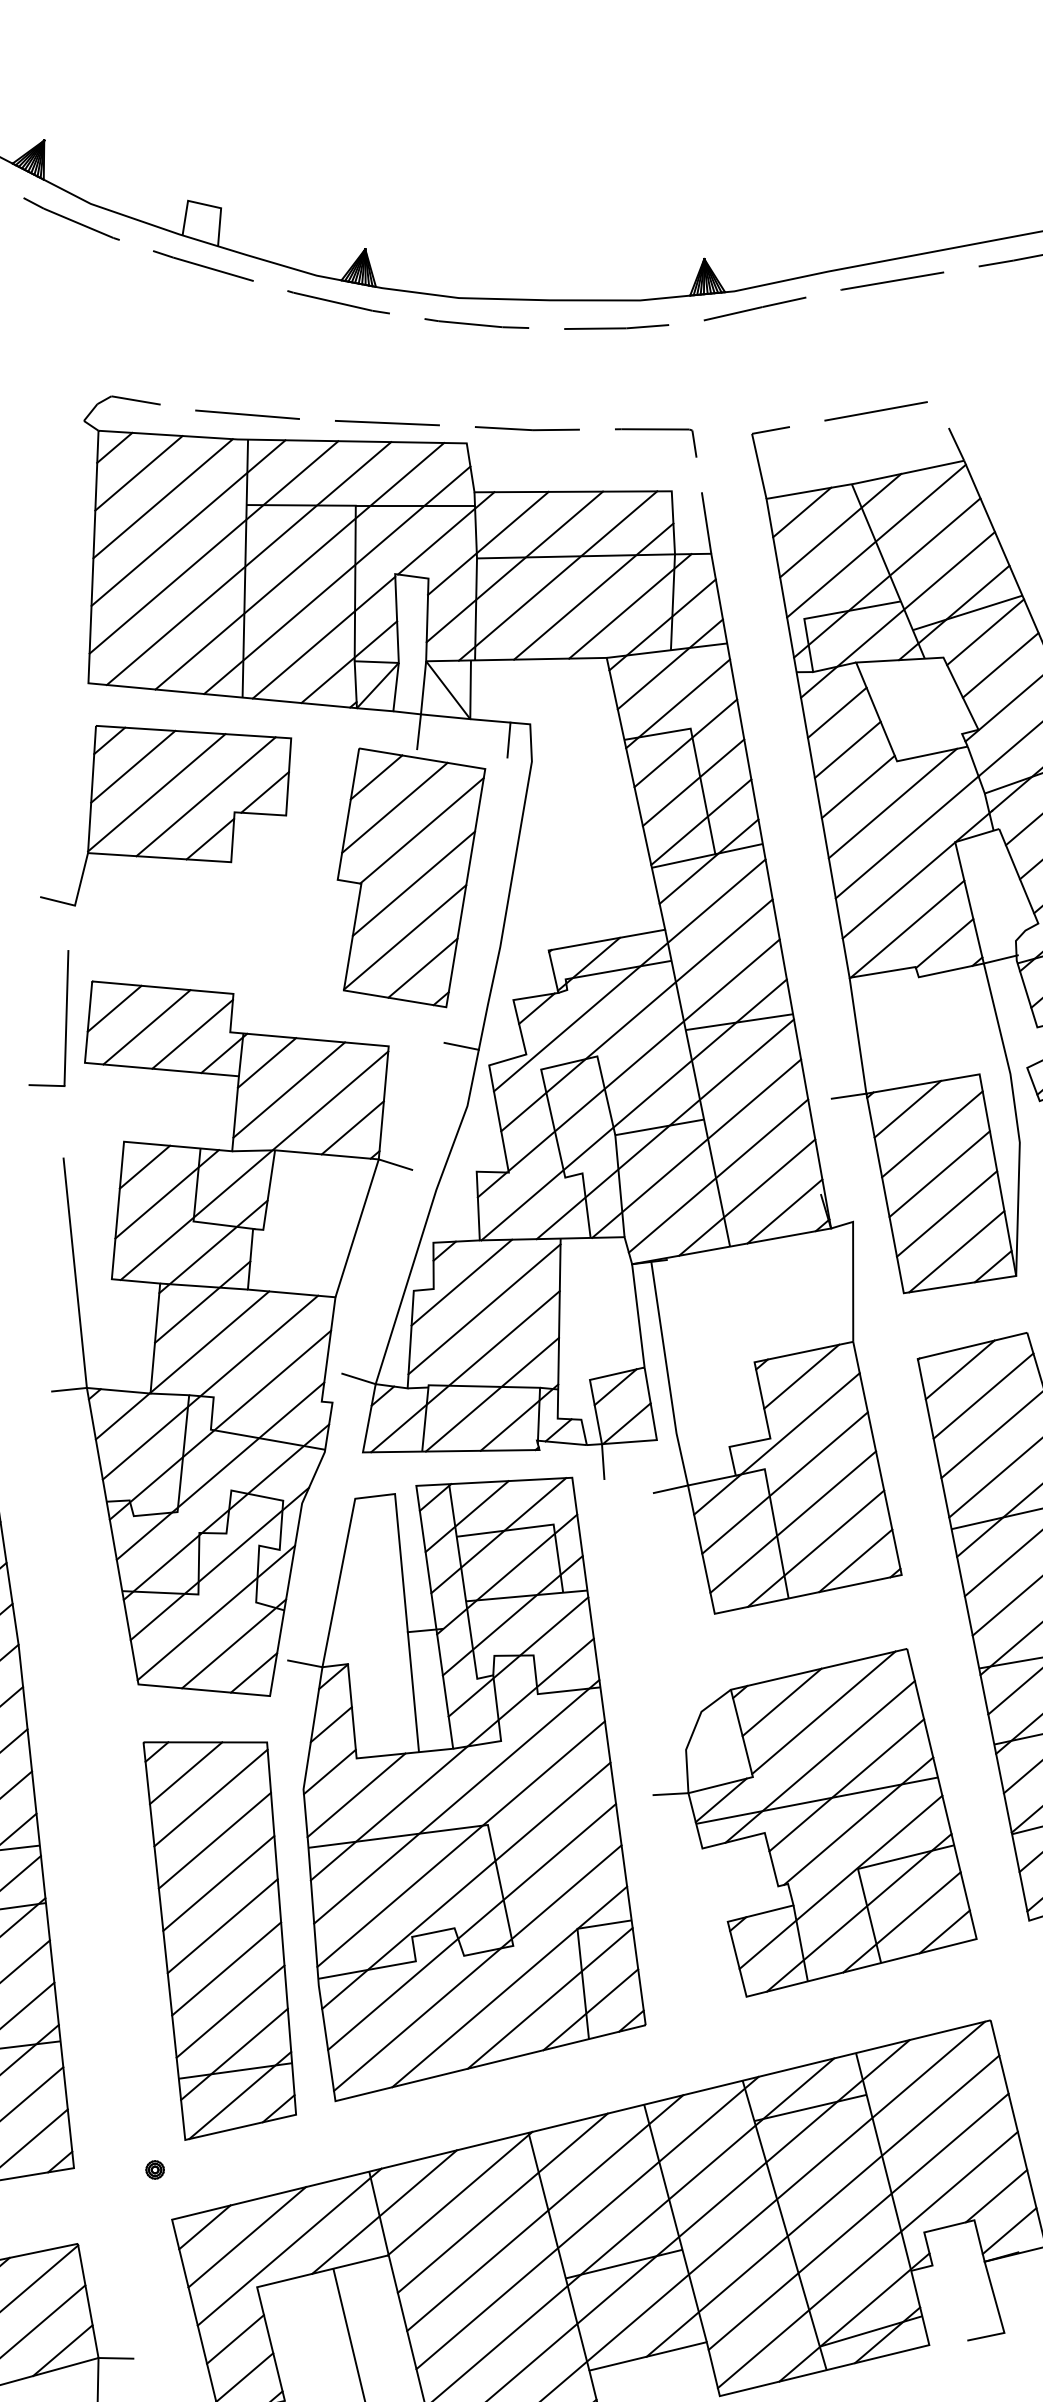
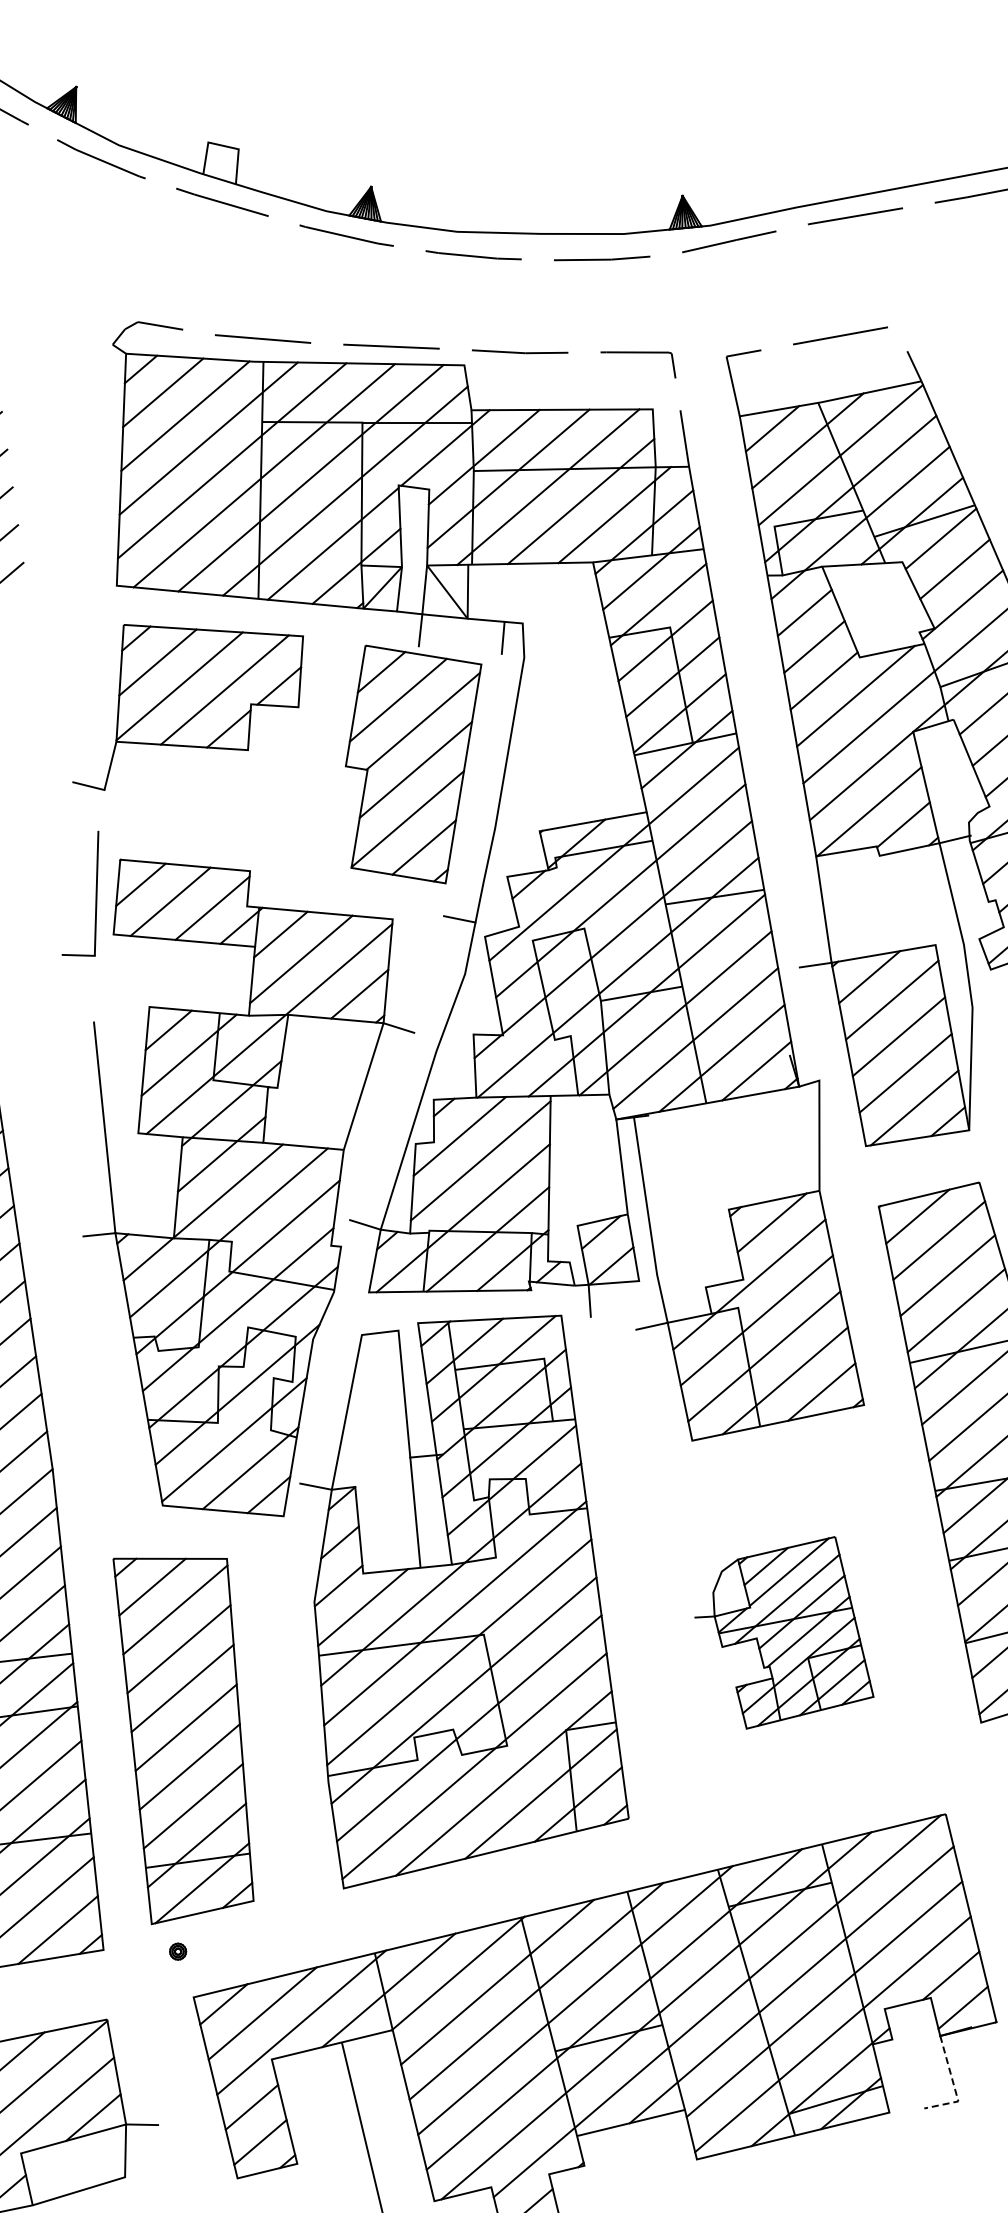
part: (815, 1822) -> (784, 1632), size x0.6
part: (219, 1941) -> (183, 1741), moved
line: (1000, 2316) -> (954, 2086), solid -> dashed

